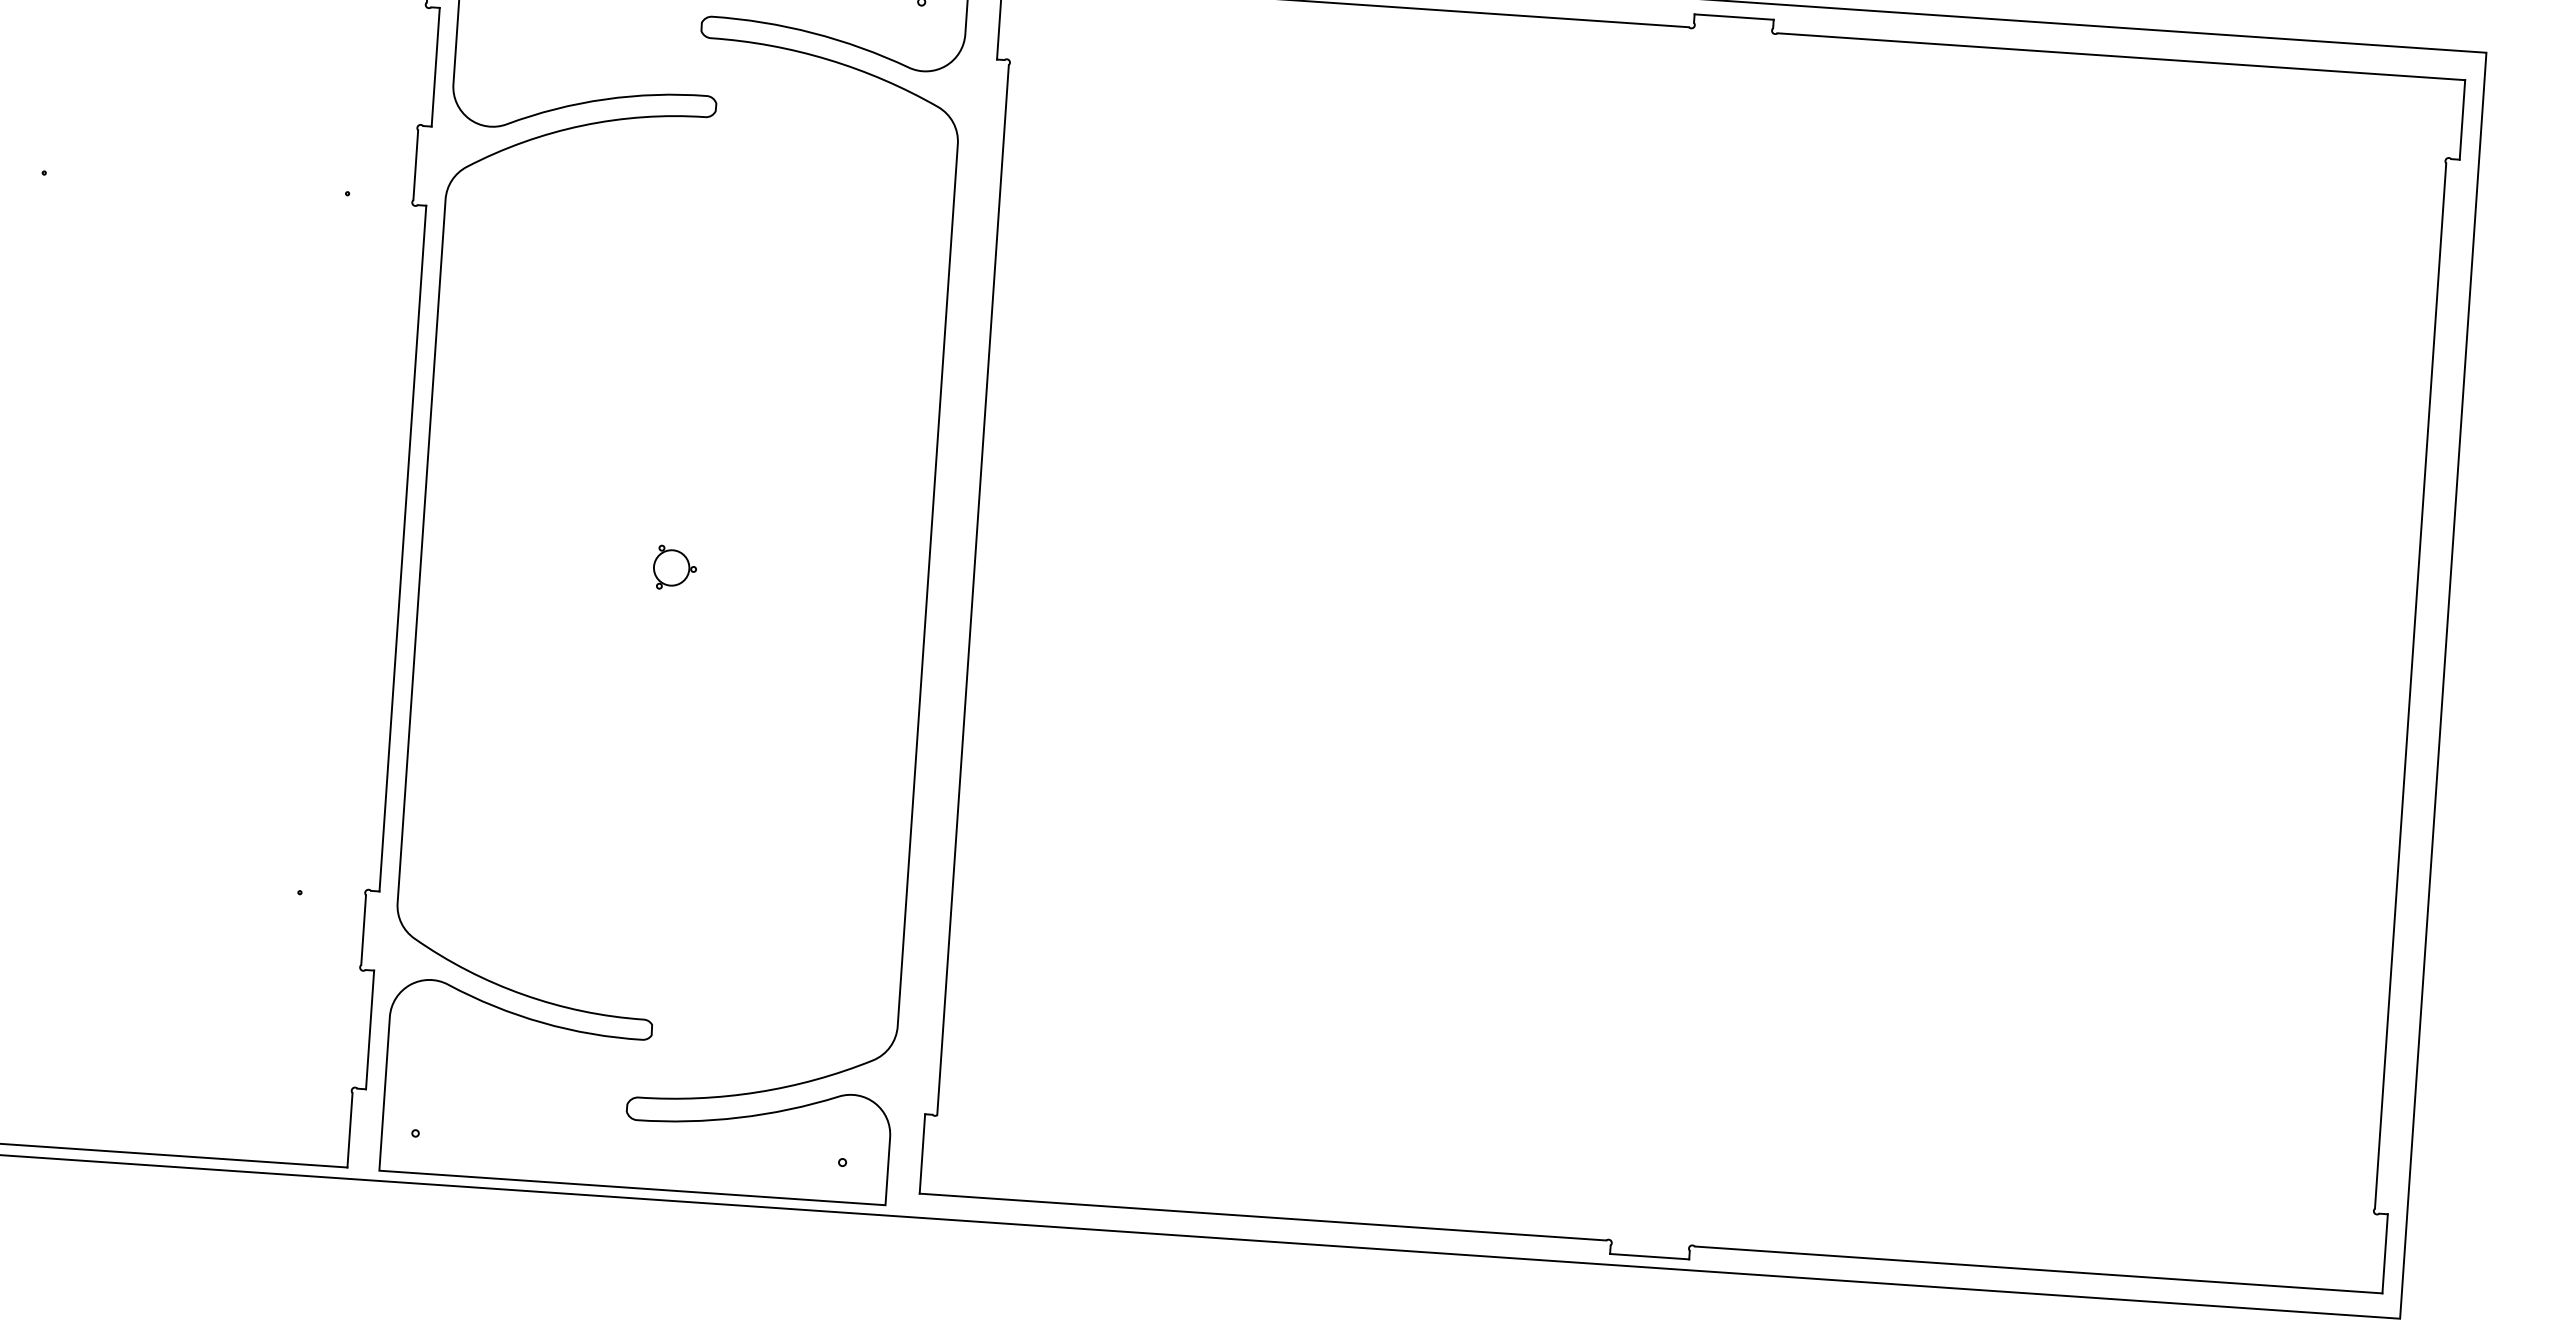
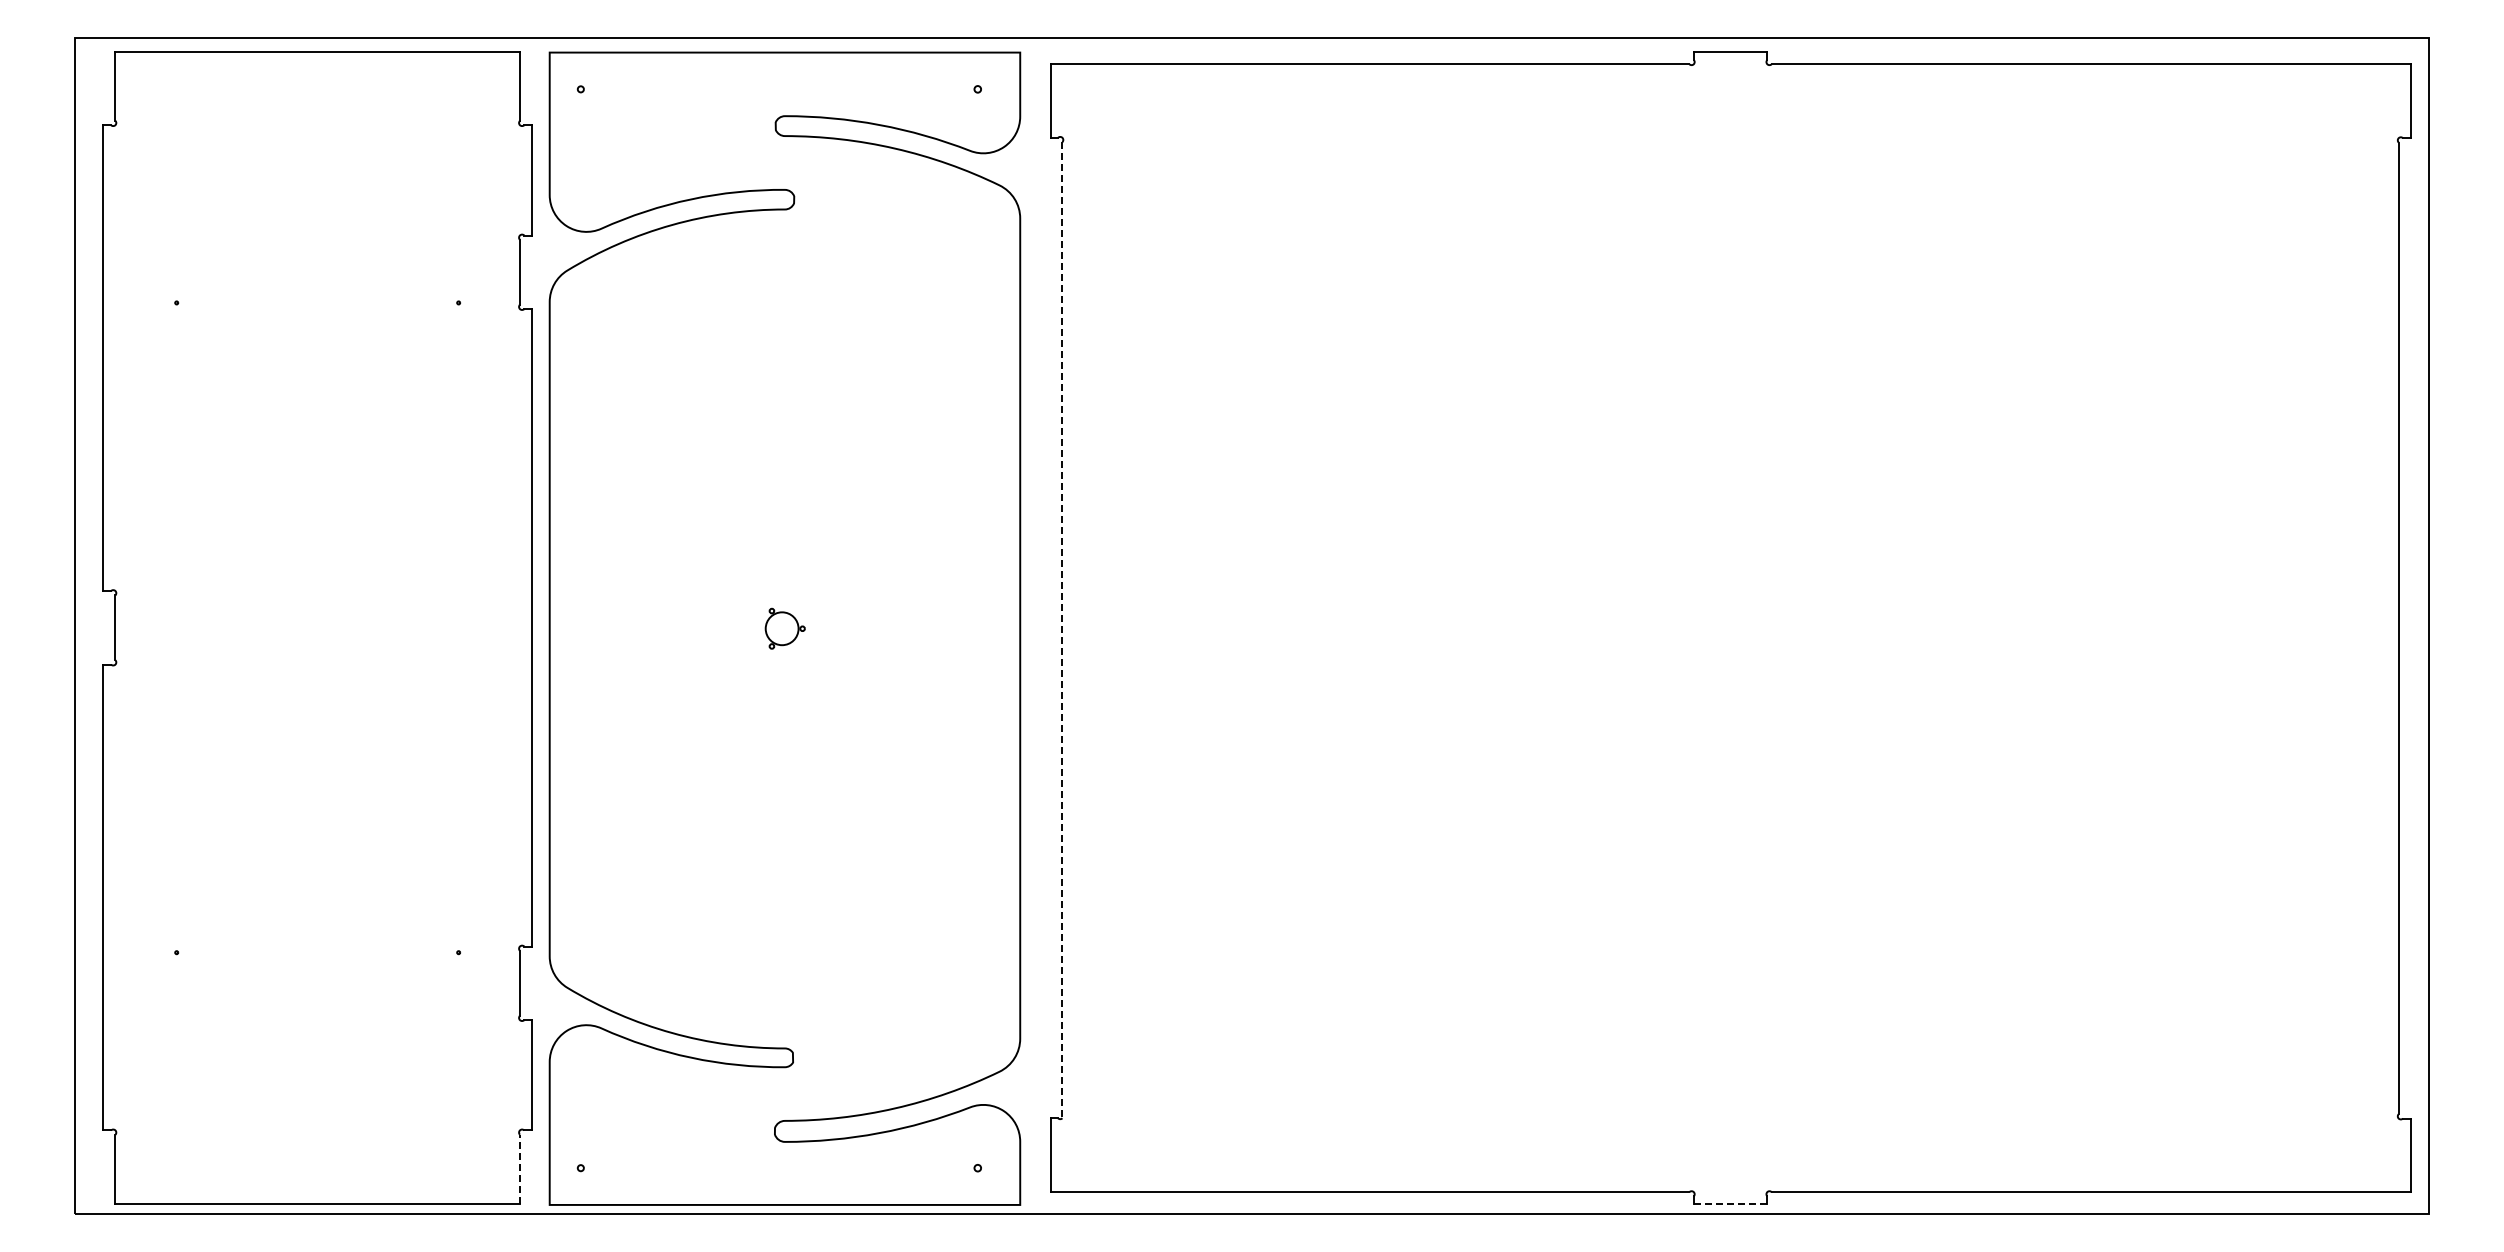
line: (973, 590) -> (1062, 630), solid -> dashed
line: (349, 1130) -> (519, 1169), solid -> dashed
line: (1649, 1256) -> (1730, 1204), solid -> dashed

